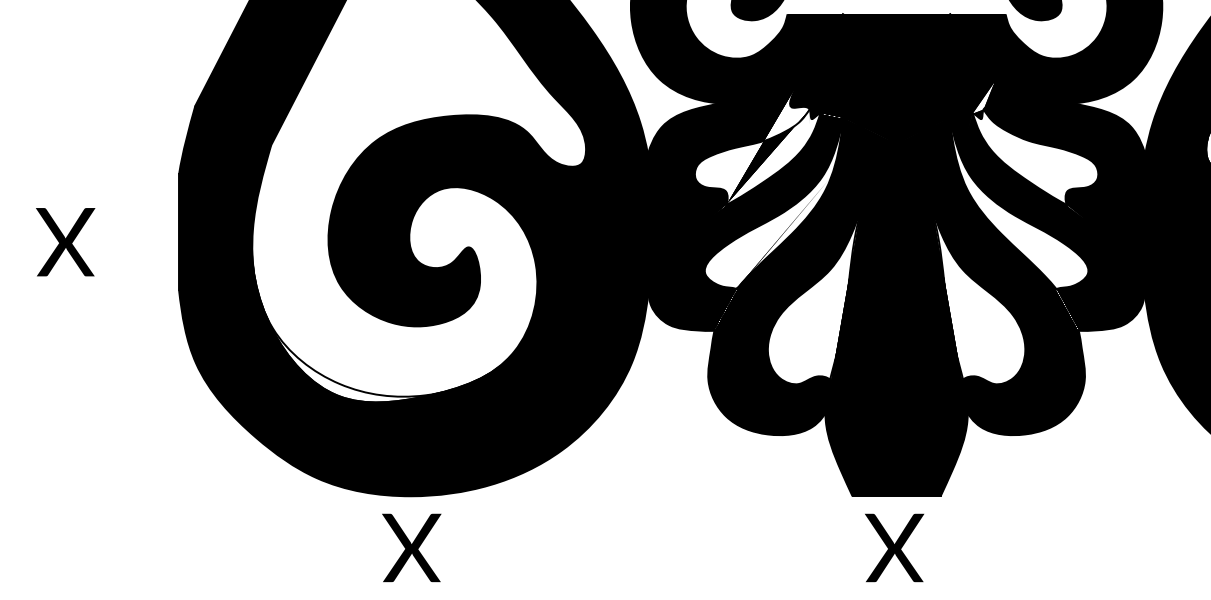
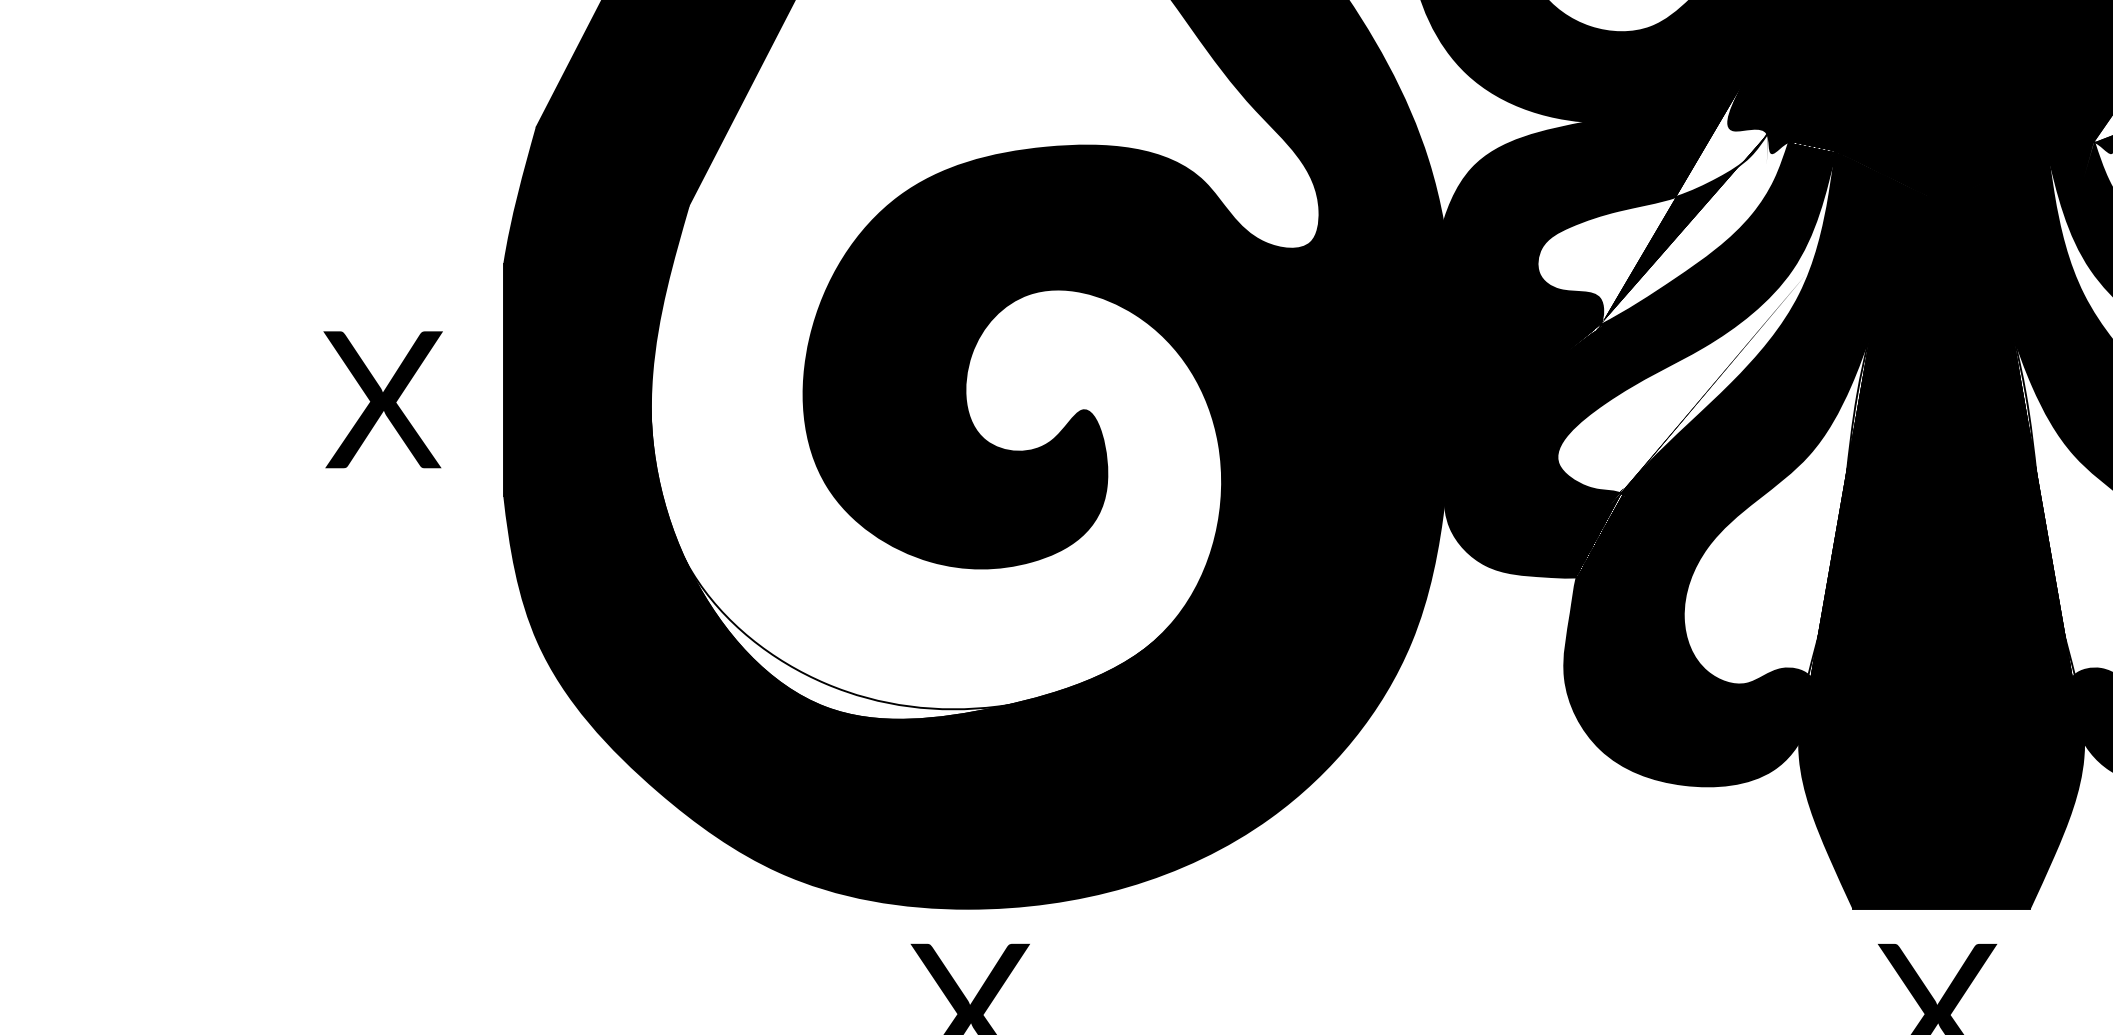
text: (65, 242) -> (382, 400), moved

